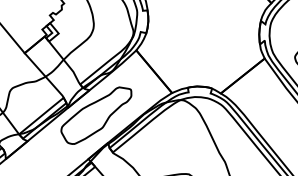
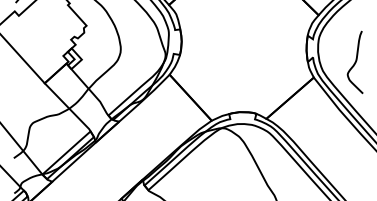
part: (95, 115) -> (127, 149), removed

